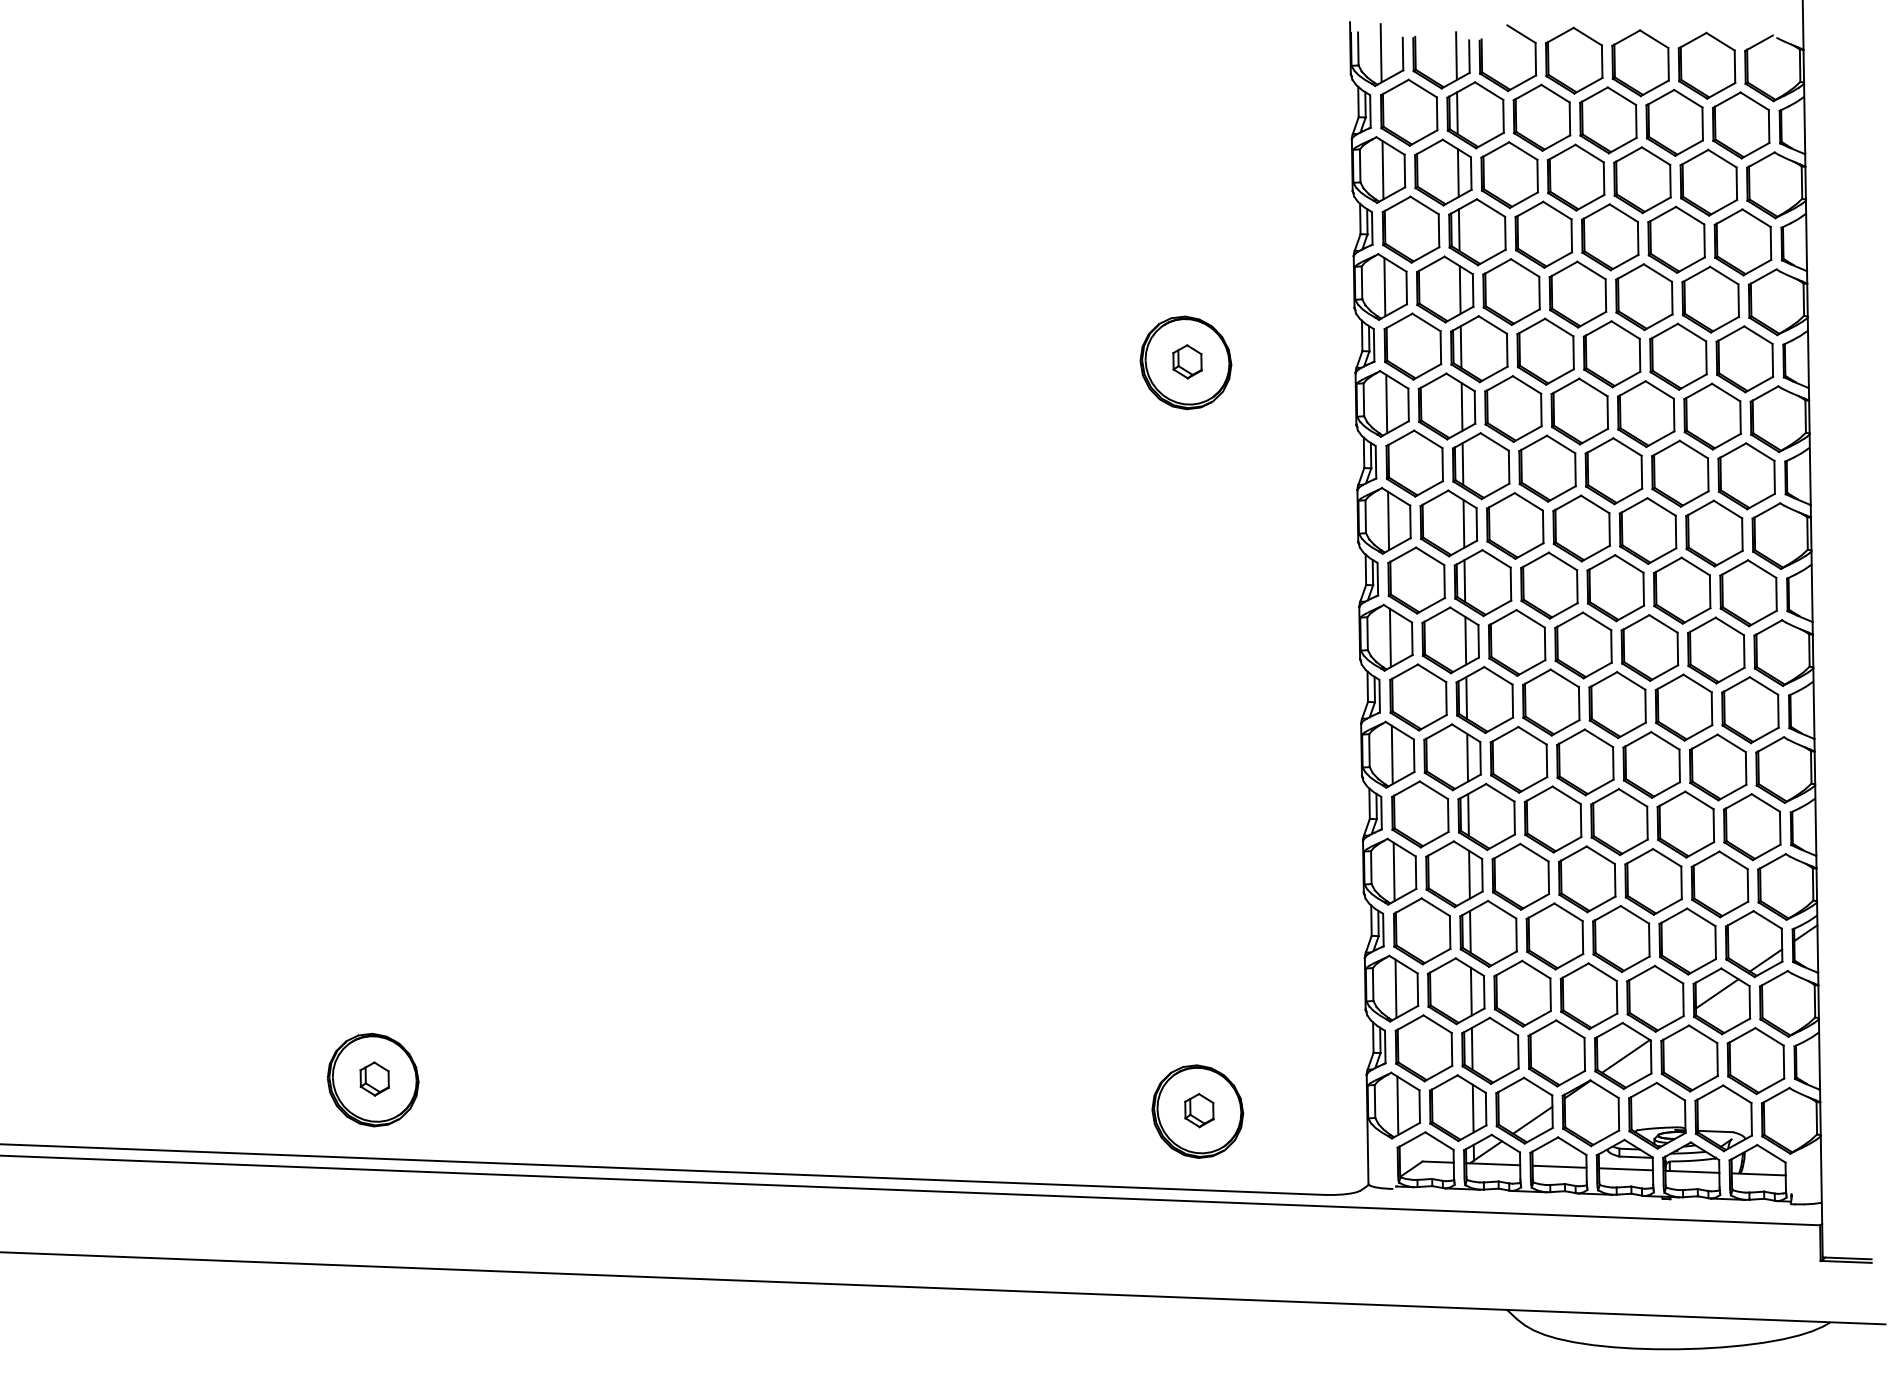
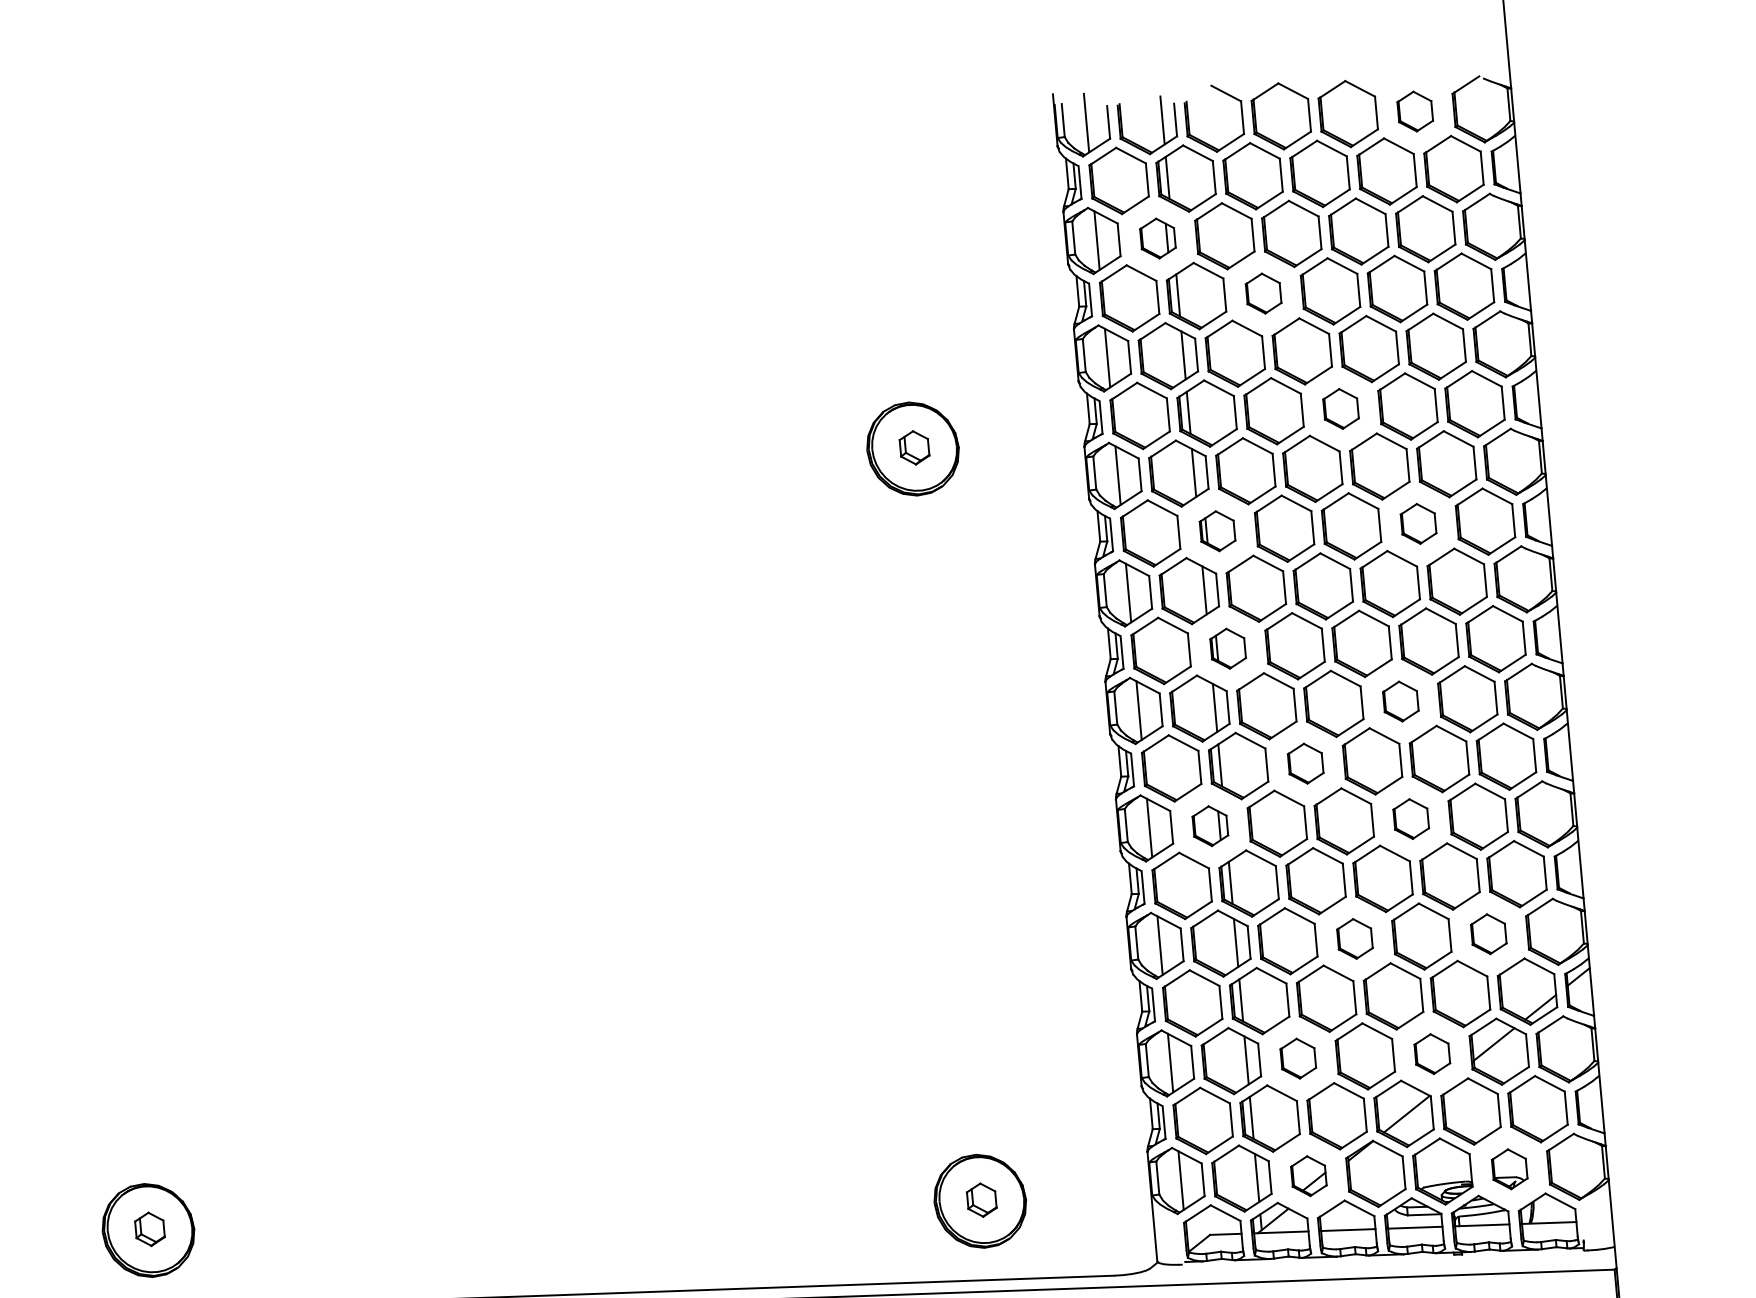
part: (1706, 65) -> (1414, 111), size x0.6
part: (1443, 172) -> (1158, 238), size x0.6
part: (1543, 234) -> (1263, 293), size x0.6
part: (1611, 354) -> (1340, 409), size x0.6
part: (1480, 466) -> (1217, 531), size x0.6
part: (1680, 473) -> (1418, 523), size x0.6
part: (1482, 583) -> (1227, 649), size x0.6
part: (1649, 647) -> (1400, 701), size x0.6
part: (1551, 702) -> (1305, 763), size x0.6
part: (1452, 757) -> (1210, 826), size x0.6
part: (1651, 764) -> (1411, 818), size x0.6
part: (1587, 879) -> (1355, 939), size x0.6
part: (1719, 884) -> (1488, 934), size x0.6
part: (1522, 993) -> (1298, 1058), size x0.6
part: (1655, 998) -> (1432, 1053), size x0.6
part: (1524, 1110) -> (1308, 1176), size x0.6
part: (1723, 1118) -> (1509, 1169), size x0.6

